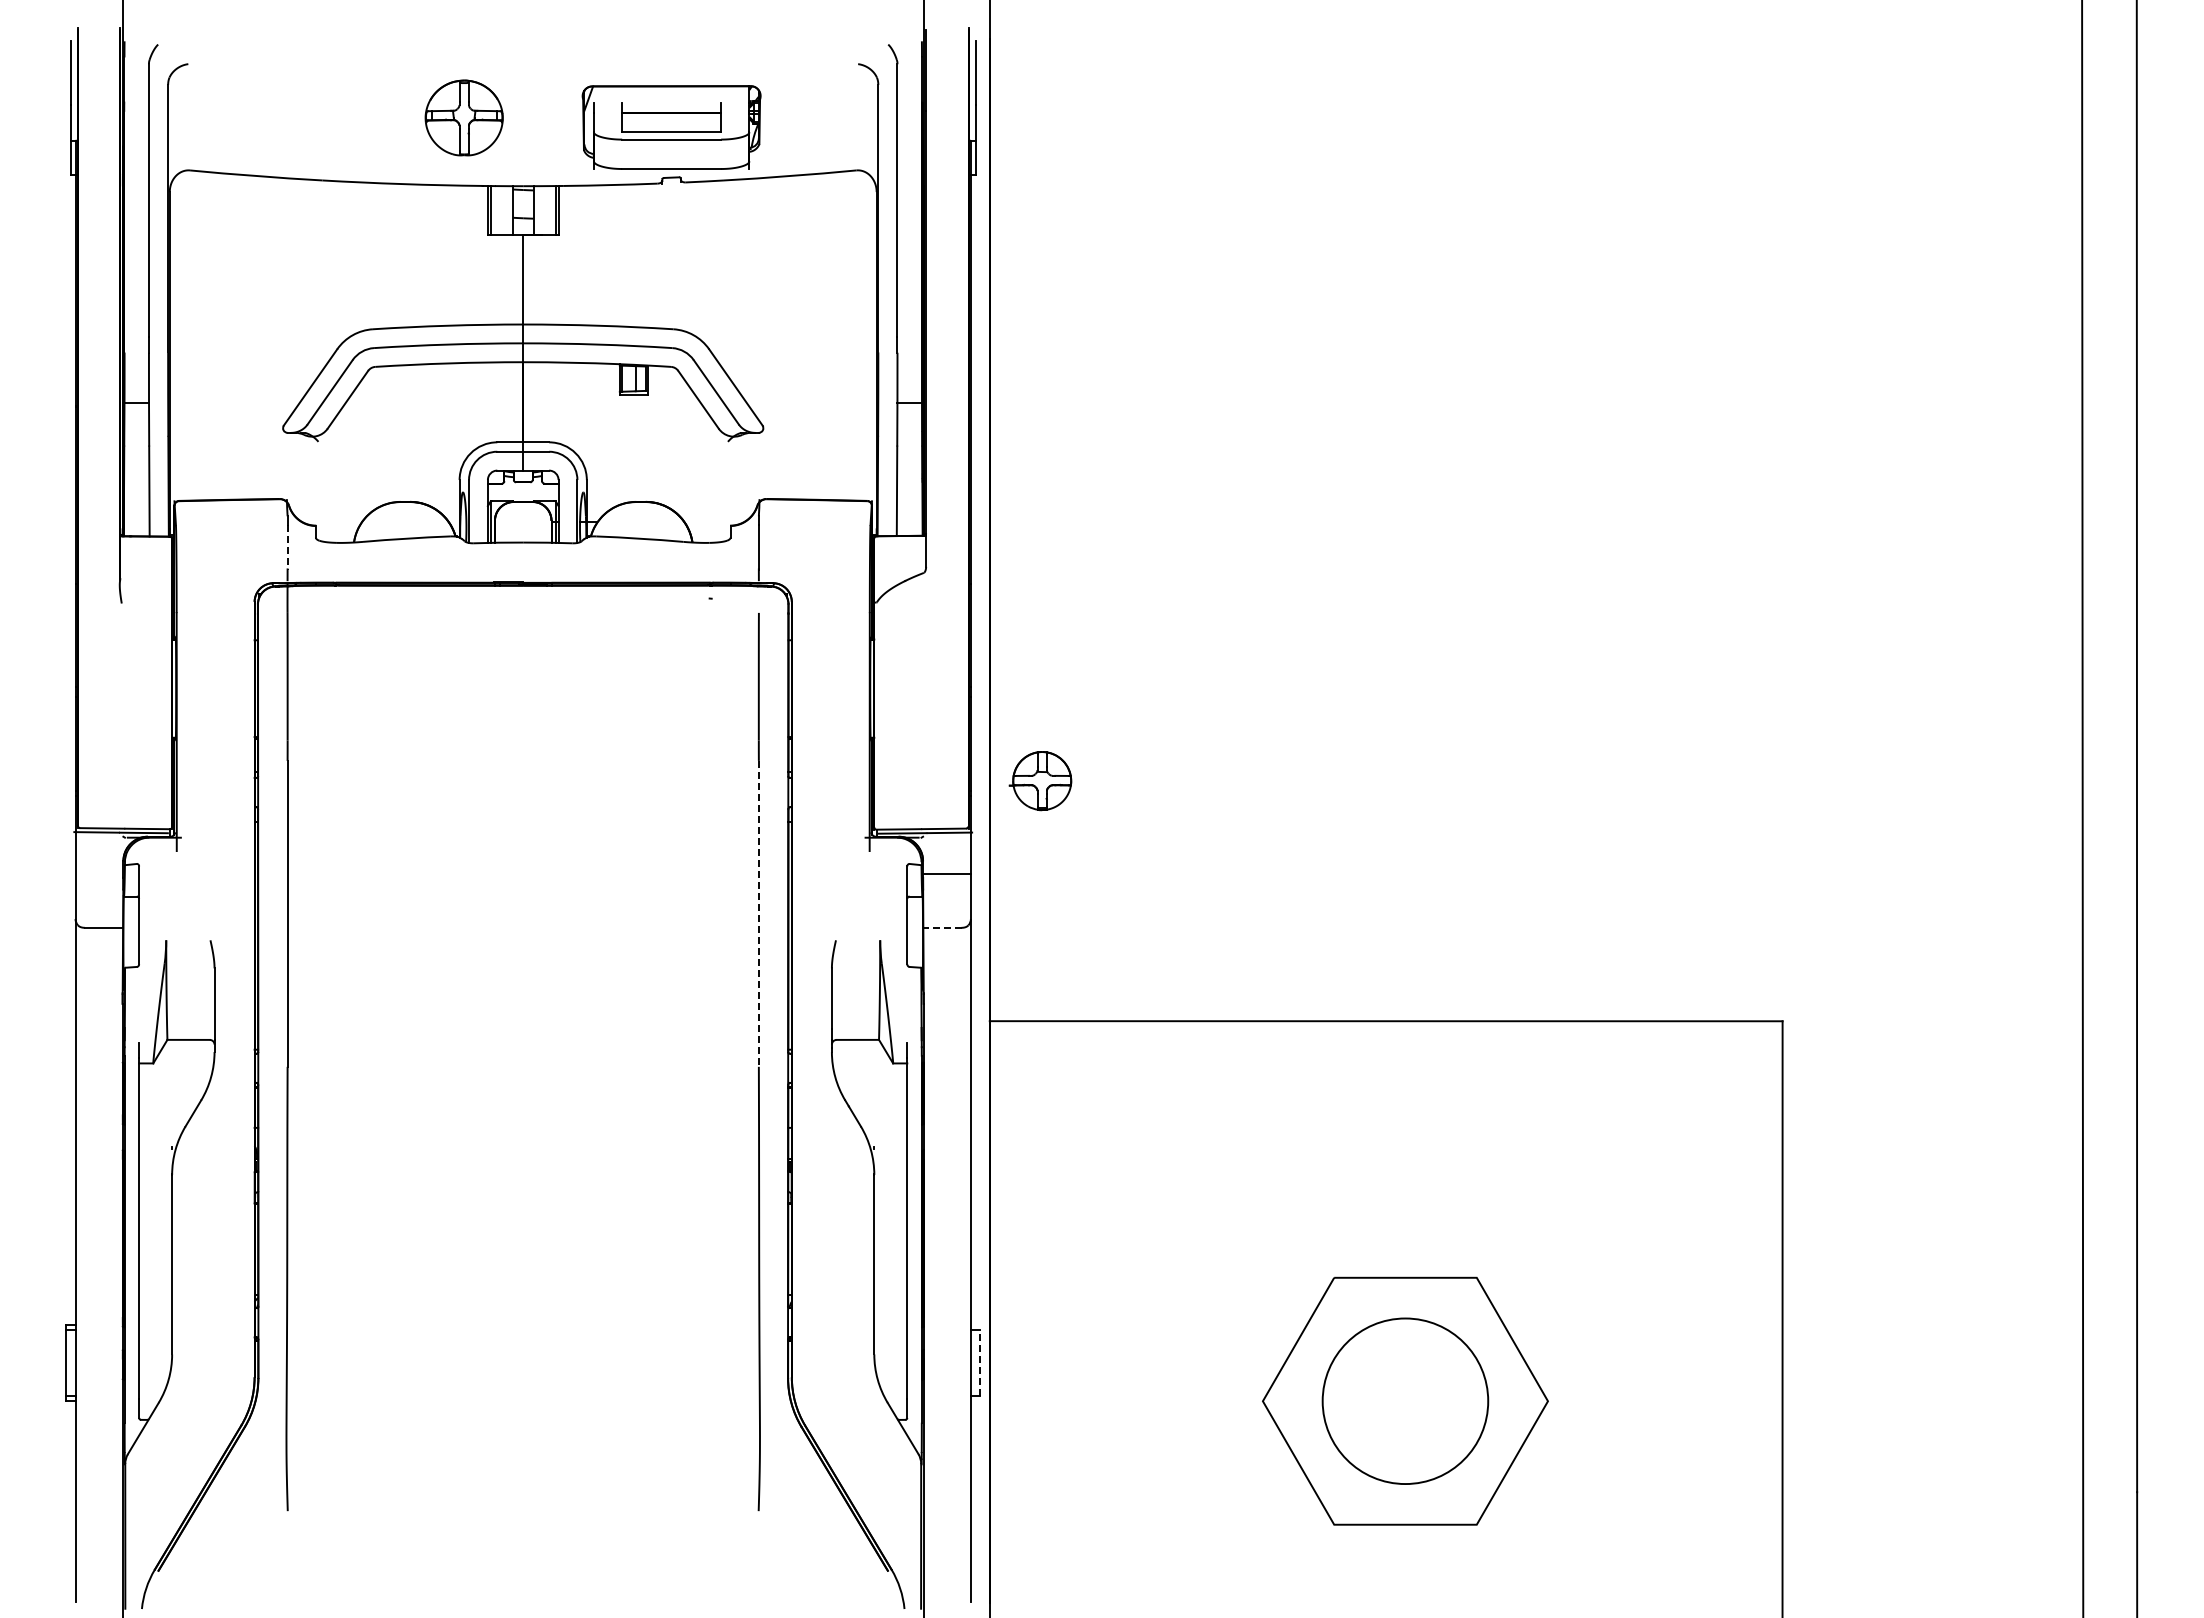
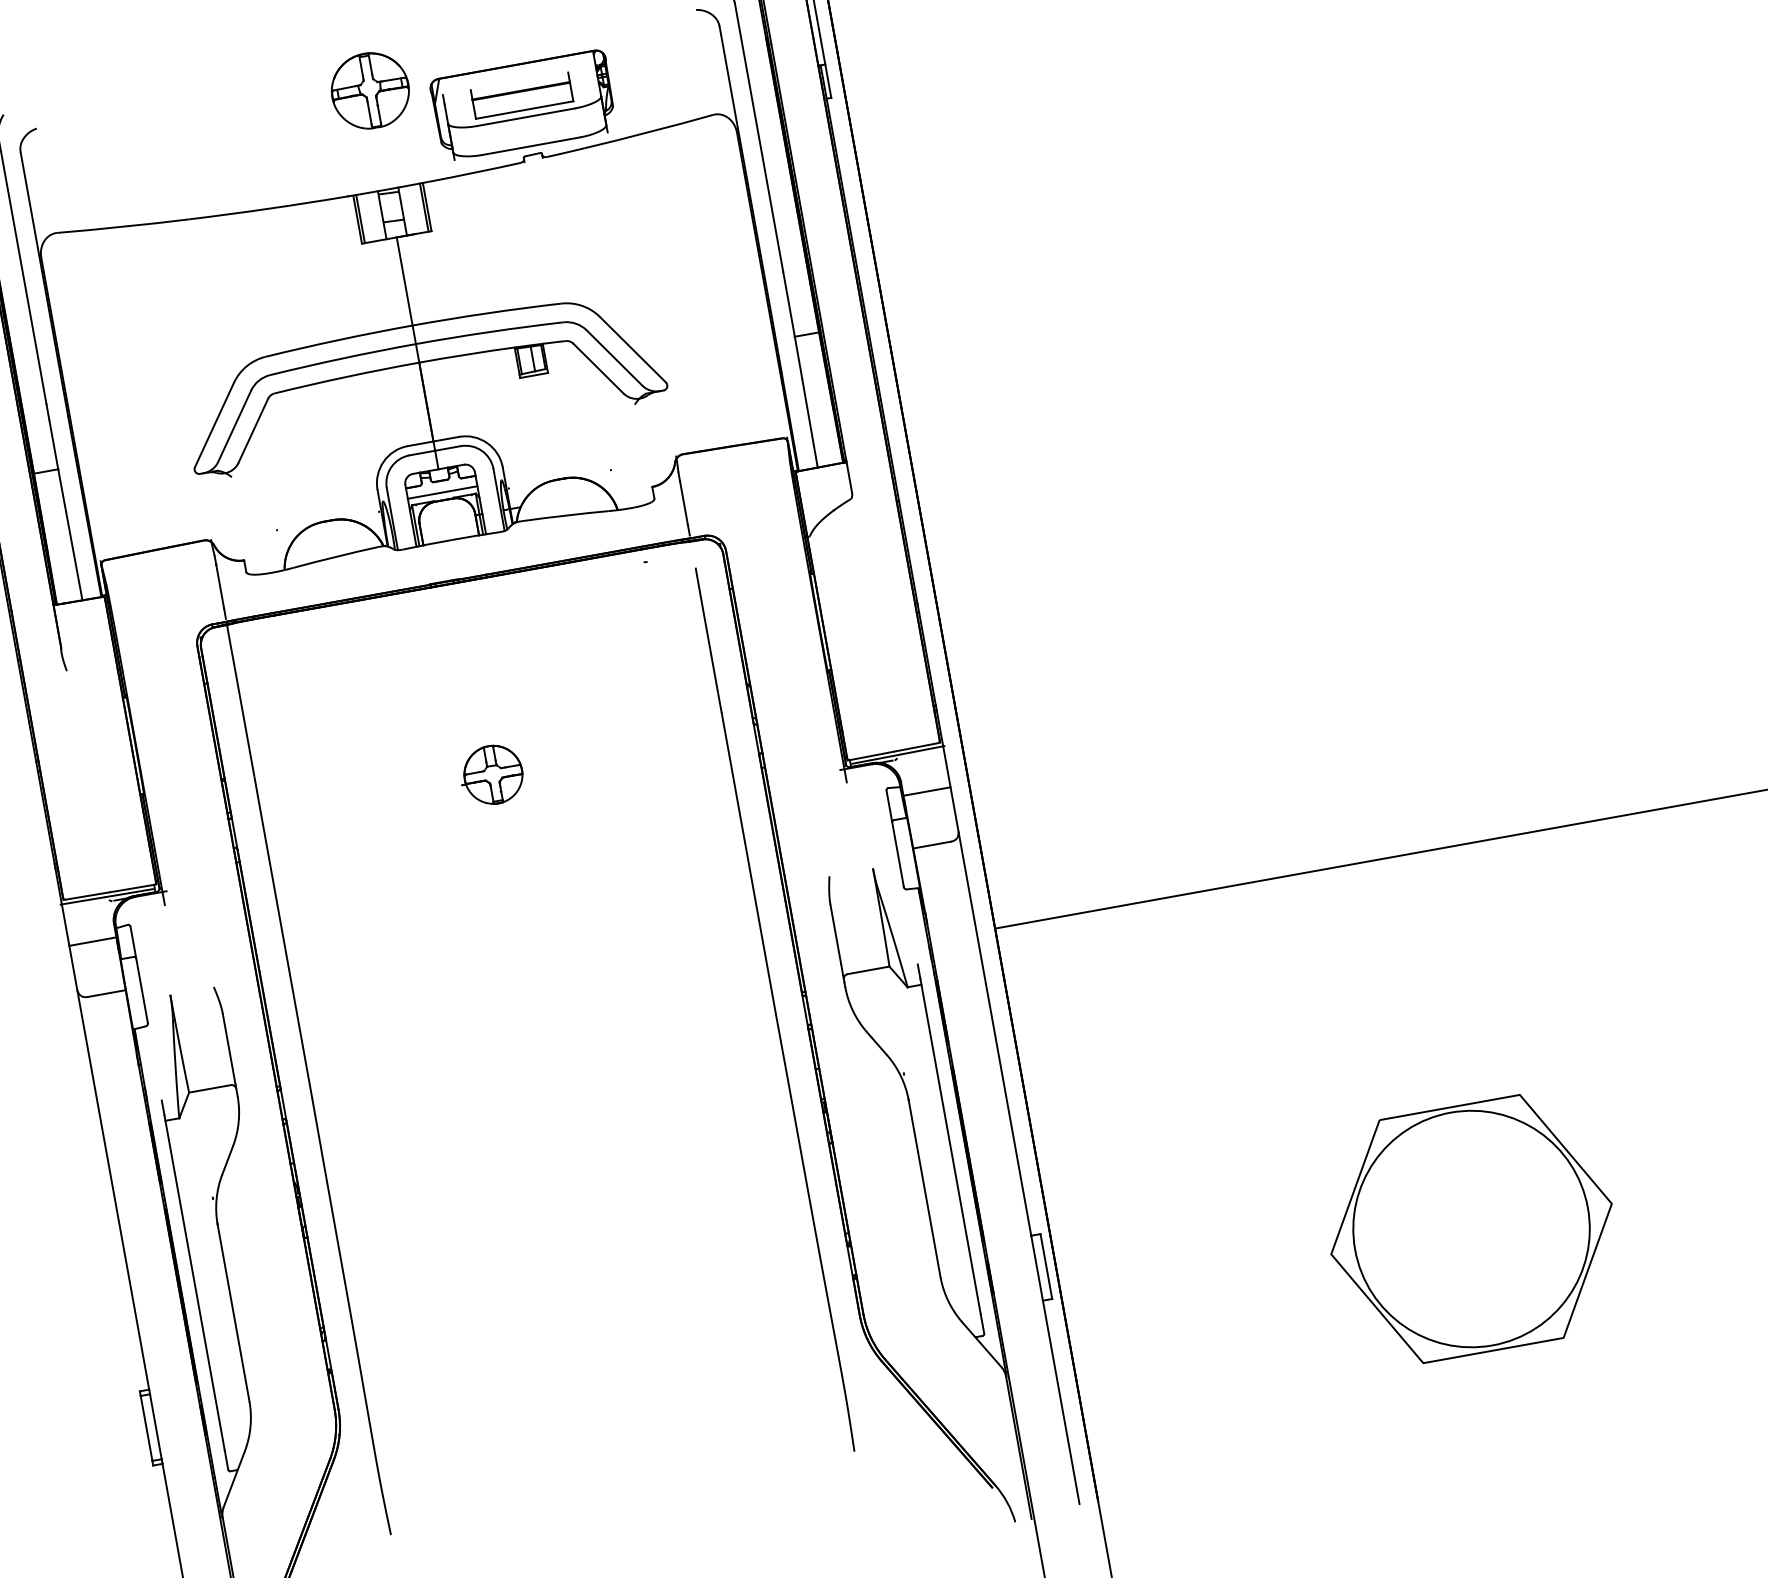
part: (463, 117) -> (369, 90), moved
line: (522, 494) -> (441, 492), added
line: (287, 548) -> (220, 587), dashed -> solid
part: (1040, 781) -> (491, 775), moved
line: (99, 874) -> (92, 941), added
line: (758, 913) -> (748, 863), dashed -> solid
line: (941, 927) -> (931, 844), dashed -> solid
line: (980, 1362) -> (1046, 1266), dashed -> solid
circle: (1405, 1401) -> (1471, 1229), size x1.43

